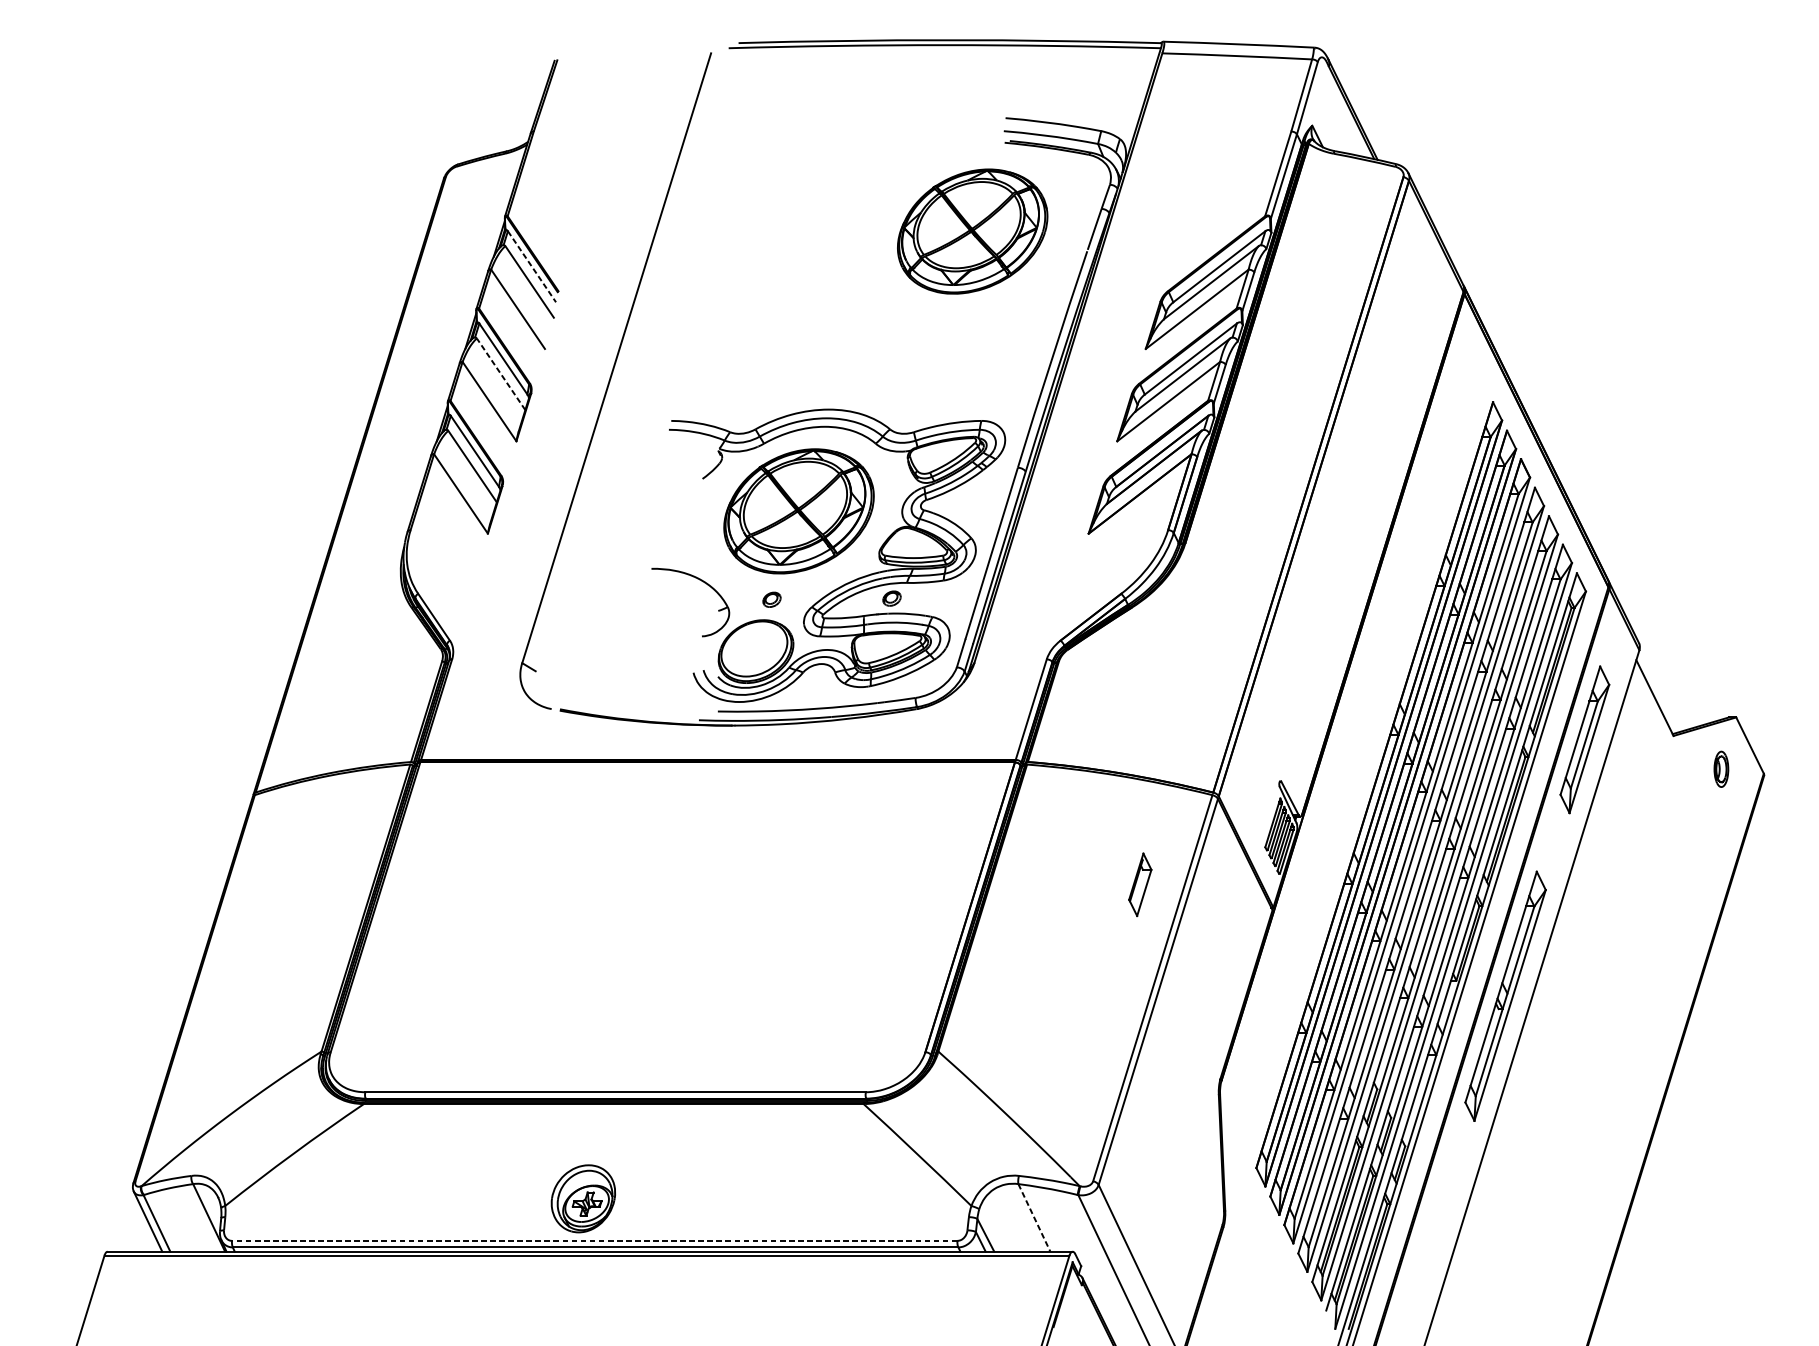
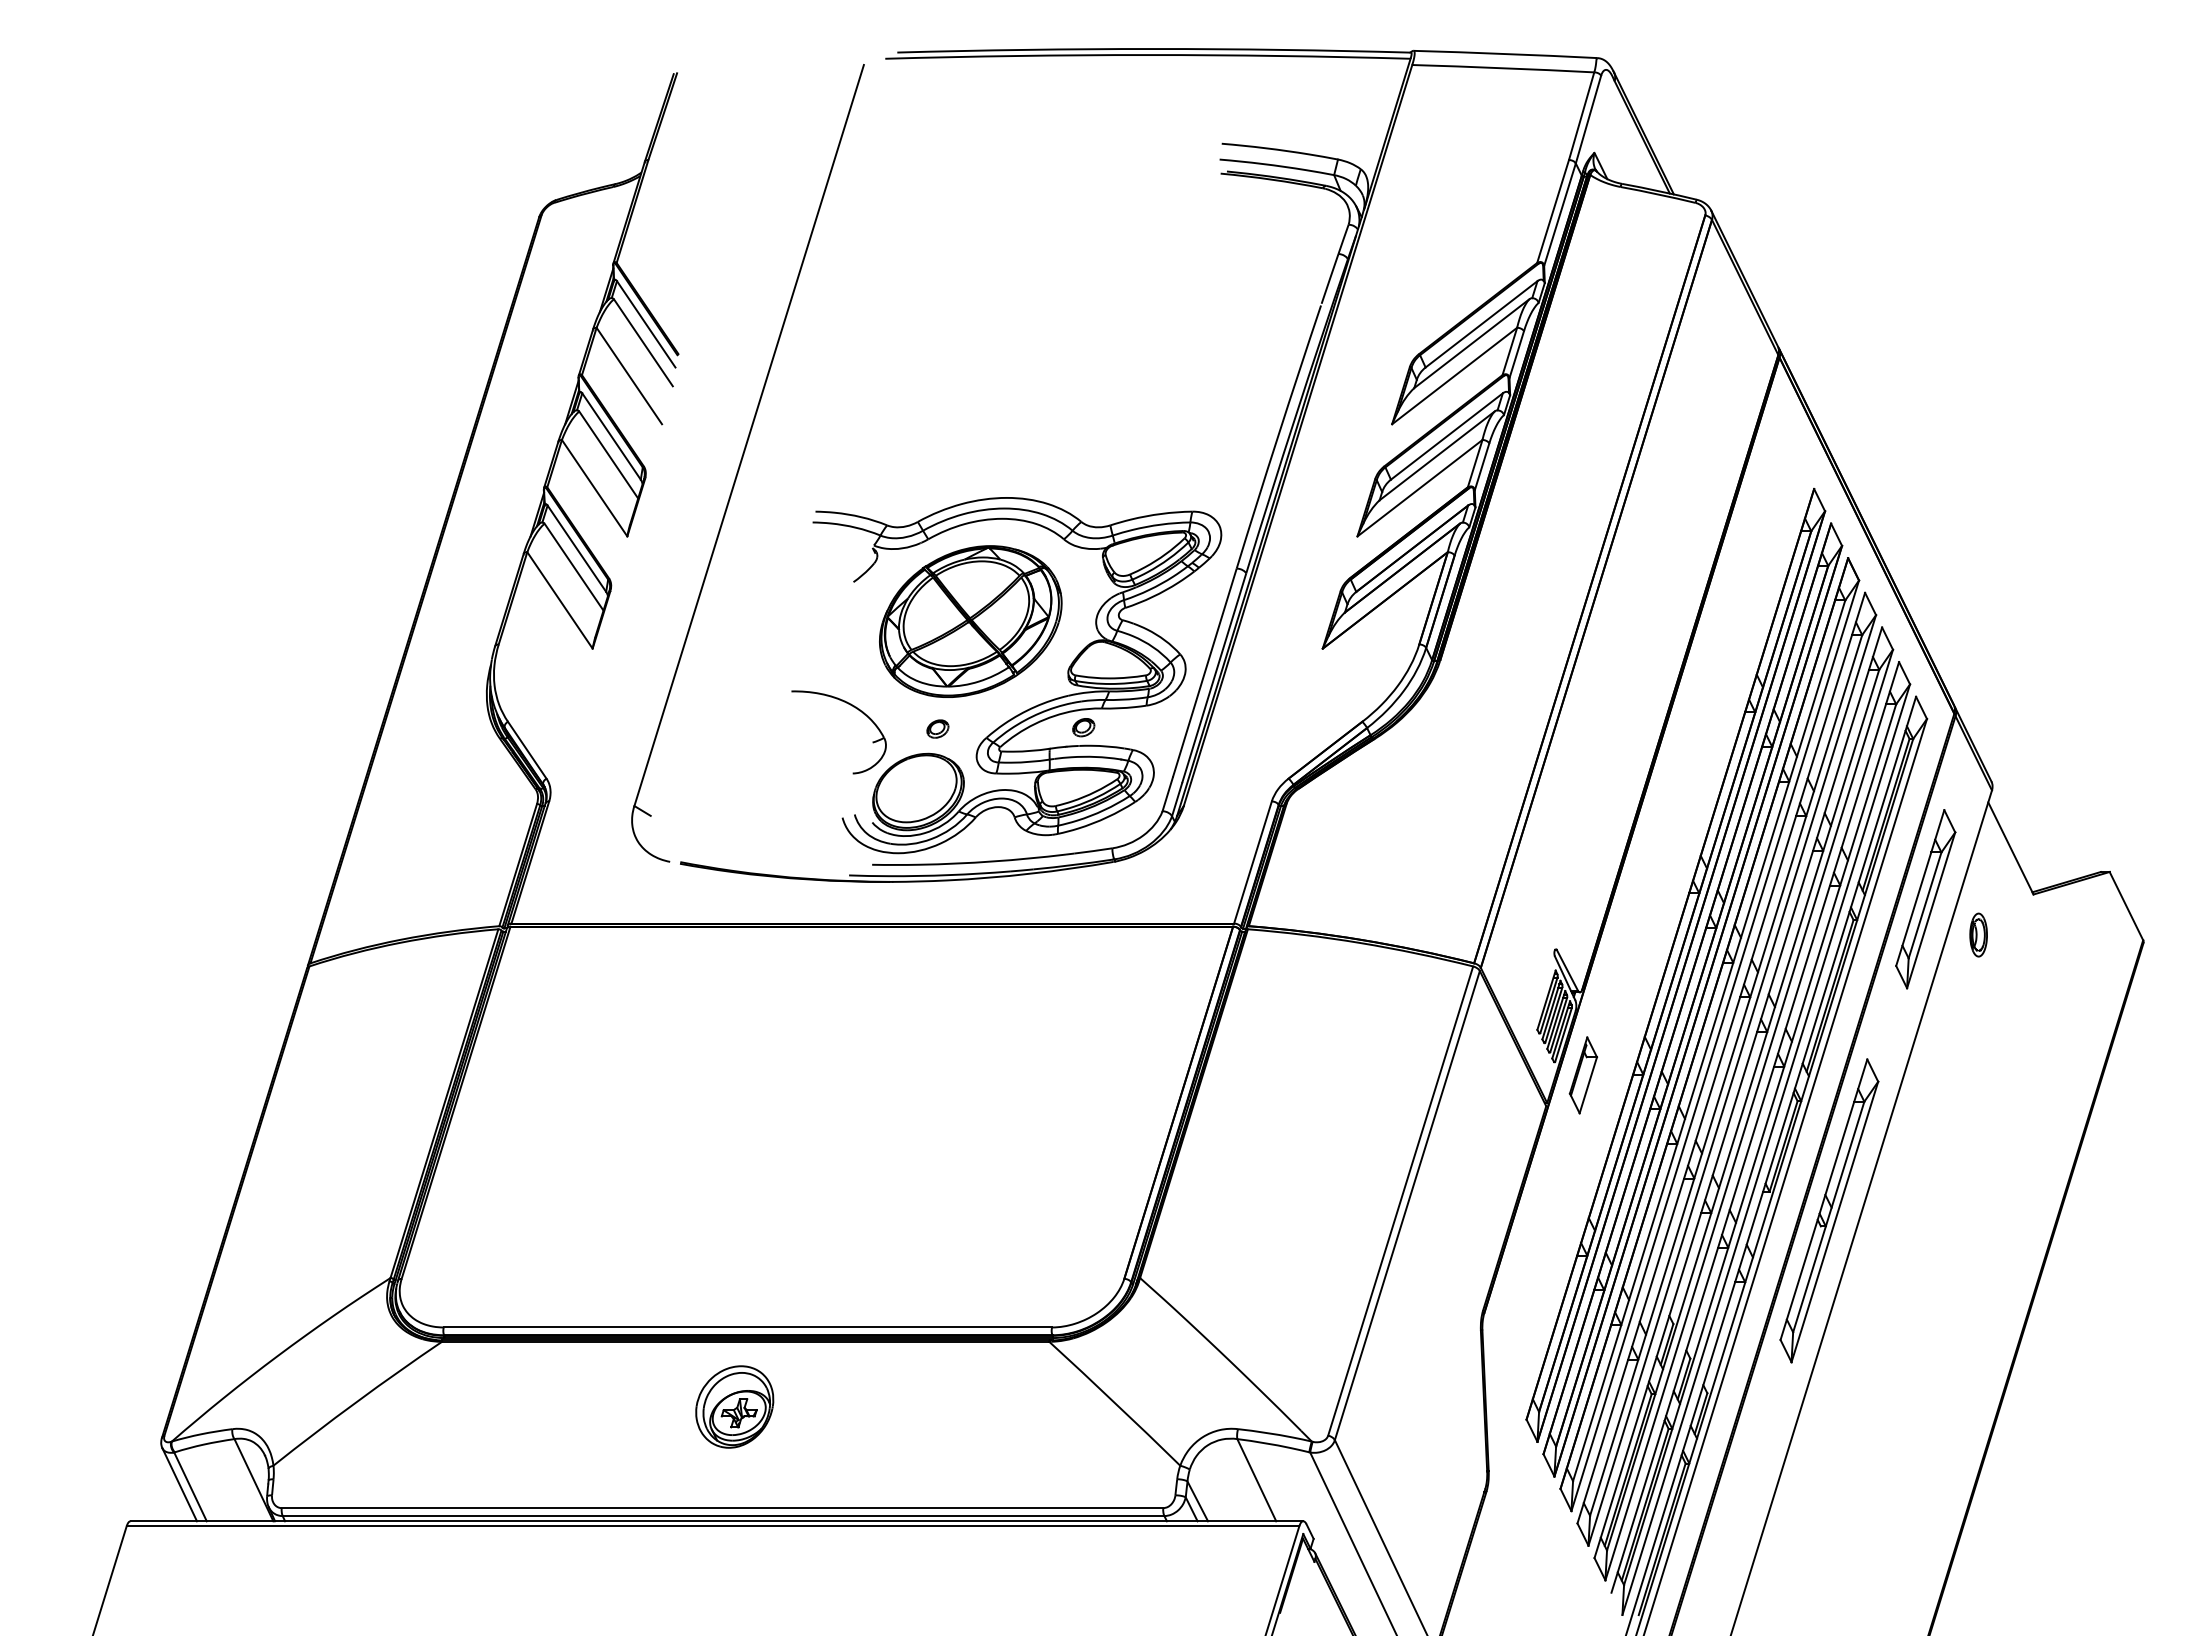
part: (972, 231) -> (1181, 281), removed
line: (532, 266) -> (646, 324), dashed -> solid
line: (500, 374) -> (608, 455), dashed -> solid
part: (1721, 768) -> (1978, 934), moved
part: (1140, 884) -> (1583, 1075), moved
part: (583, 1198) -> (734, 1406), moved
line: (1034, 1218) -> (1257, 1480), dashed -> solid
line: (594, 1241) -> (722, 1508), dashed -> solid

